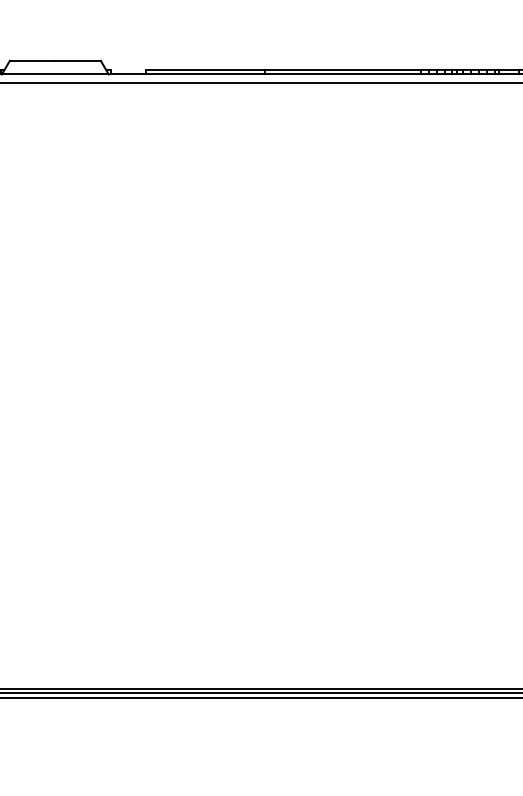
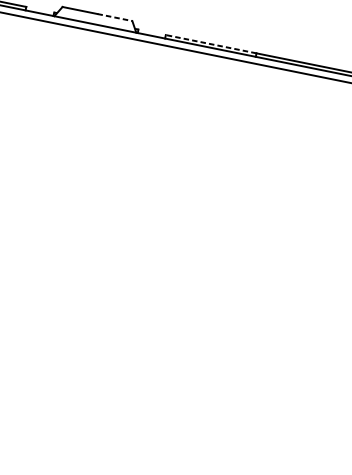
line: (78, 60) -> (115, 17), solid -> dashed
line: (204, 69) -> (210, 43), solid -> dashed

